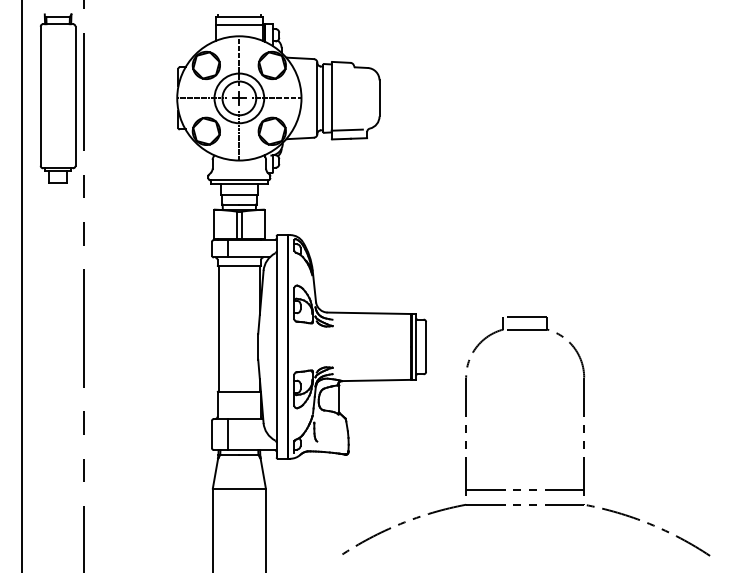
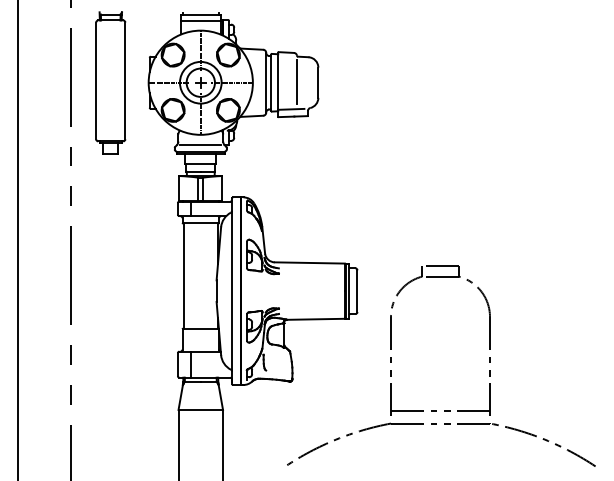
line: (354, 96) -> (297, 81), added
part: (57, 98) -> (110, 82), moved
line: (239, 173) -> (200, 145), added

